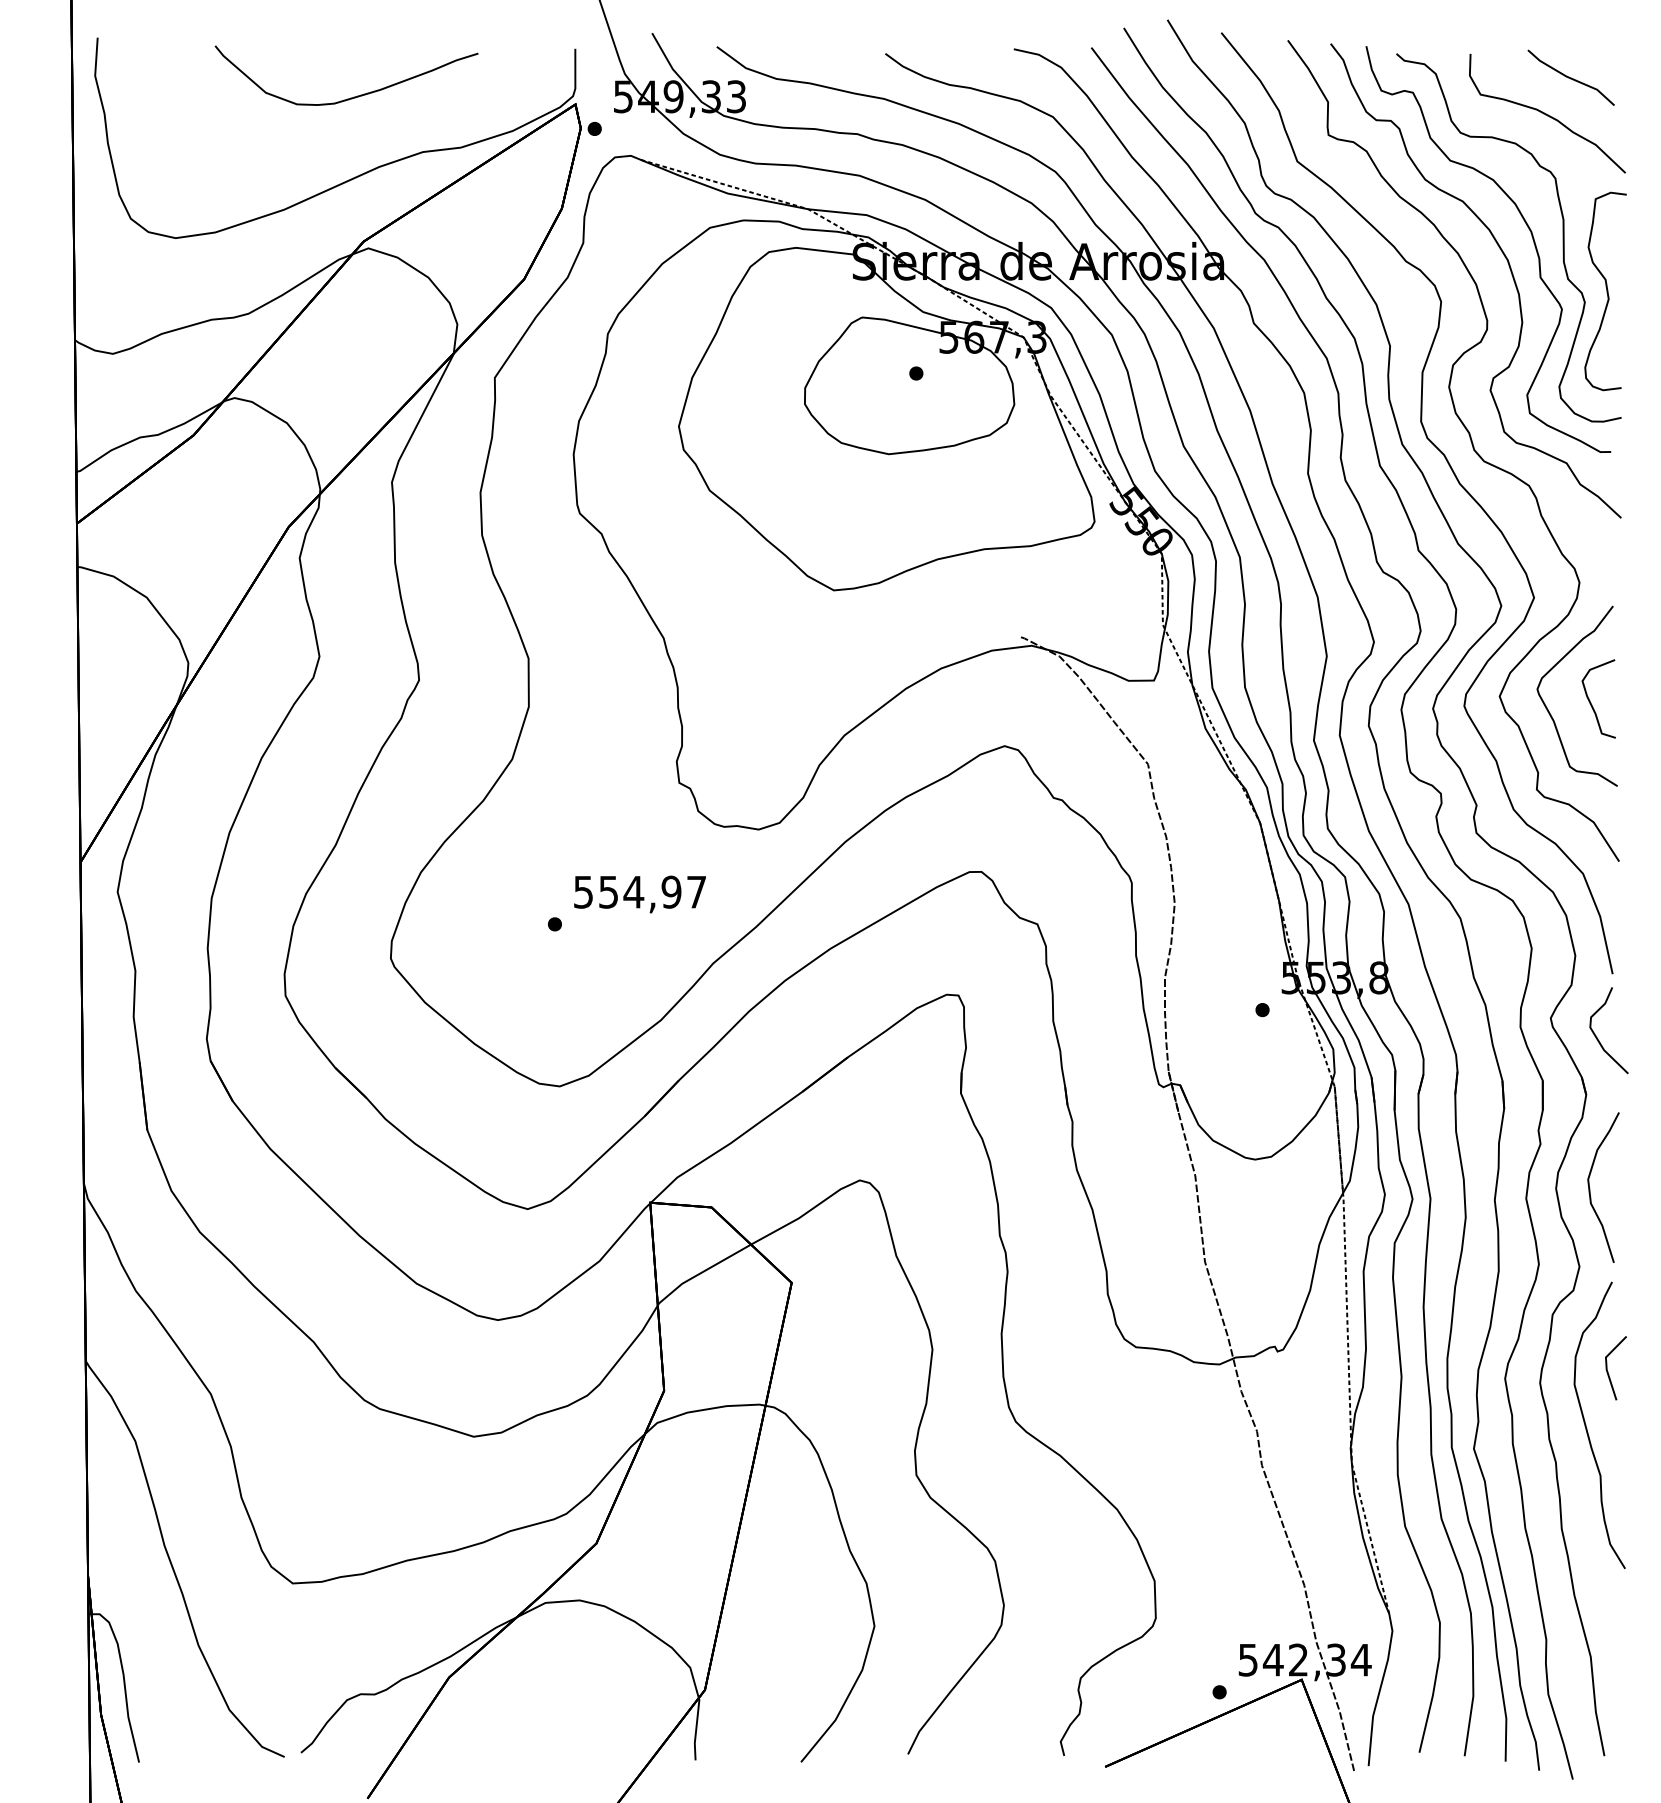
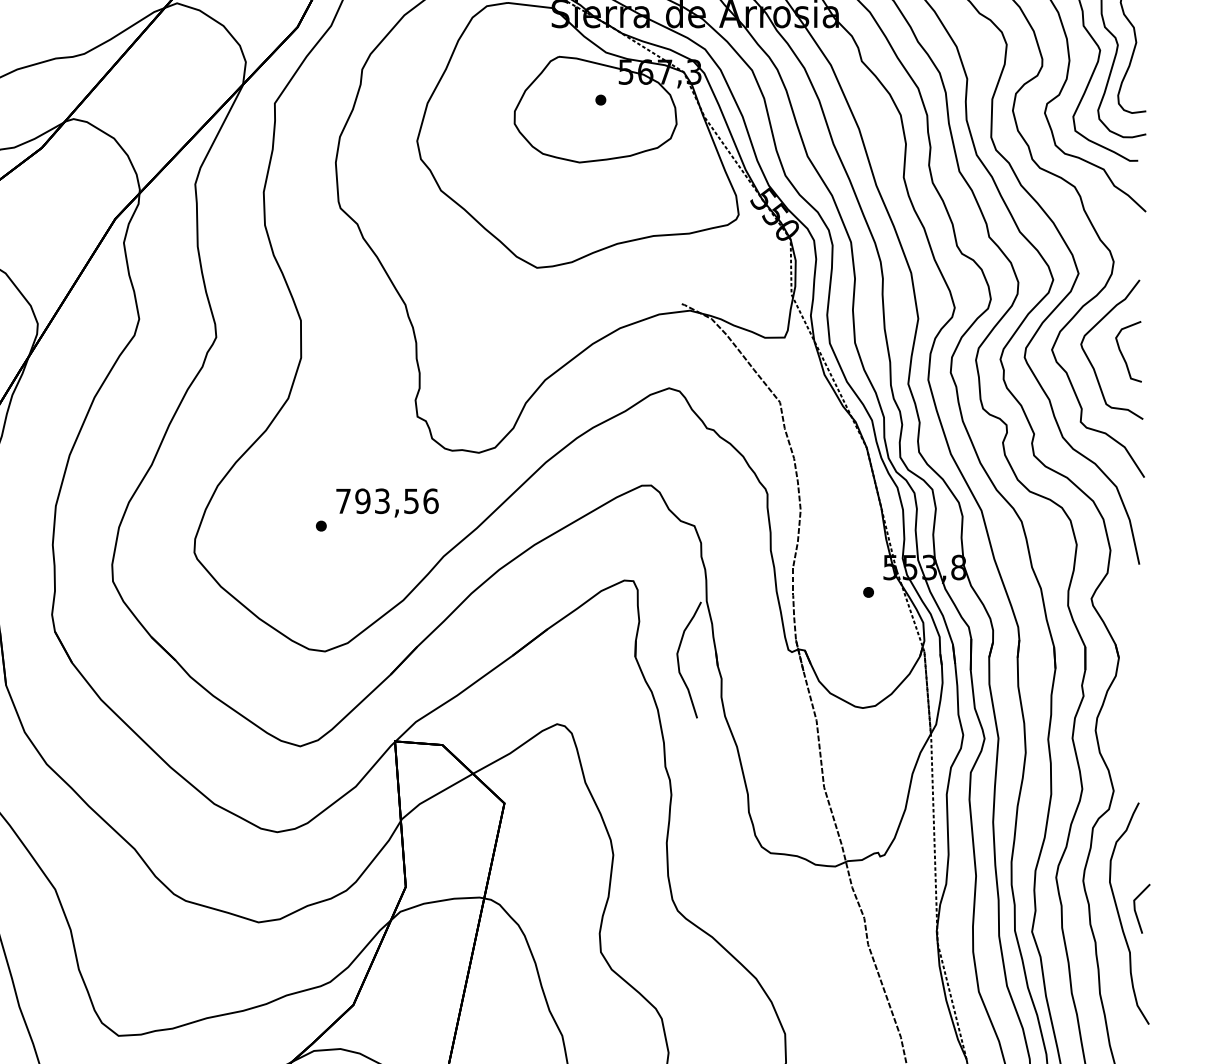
text: (640, 891) -> (387, 500), 554,97 -> 793,56
curve: (1598, 1038) -> (1128, 614), removed
curve: (1590, 1188) -> (679, 660), moved
line: (1608, 1371) -> (1136, 911), moved

